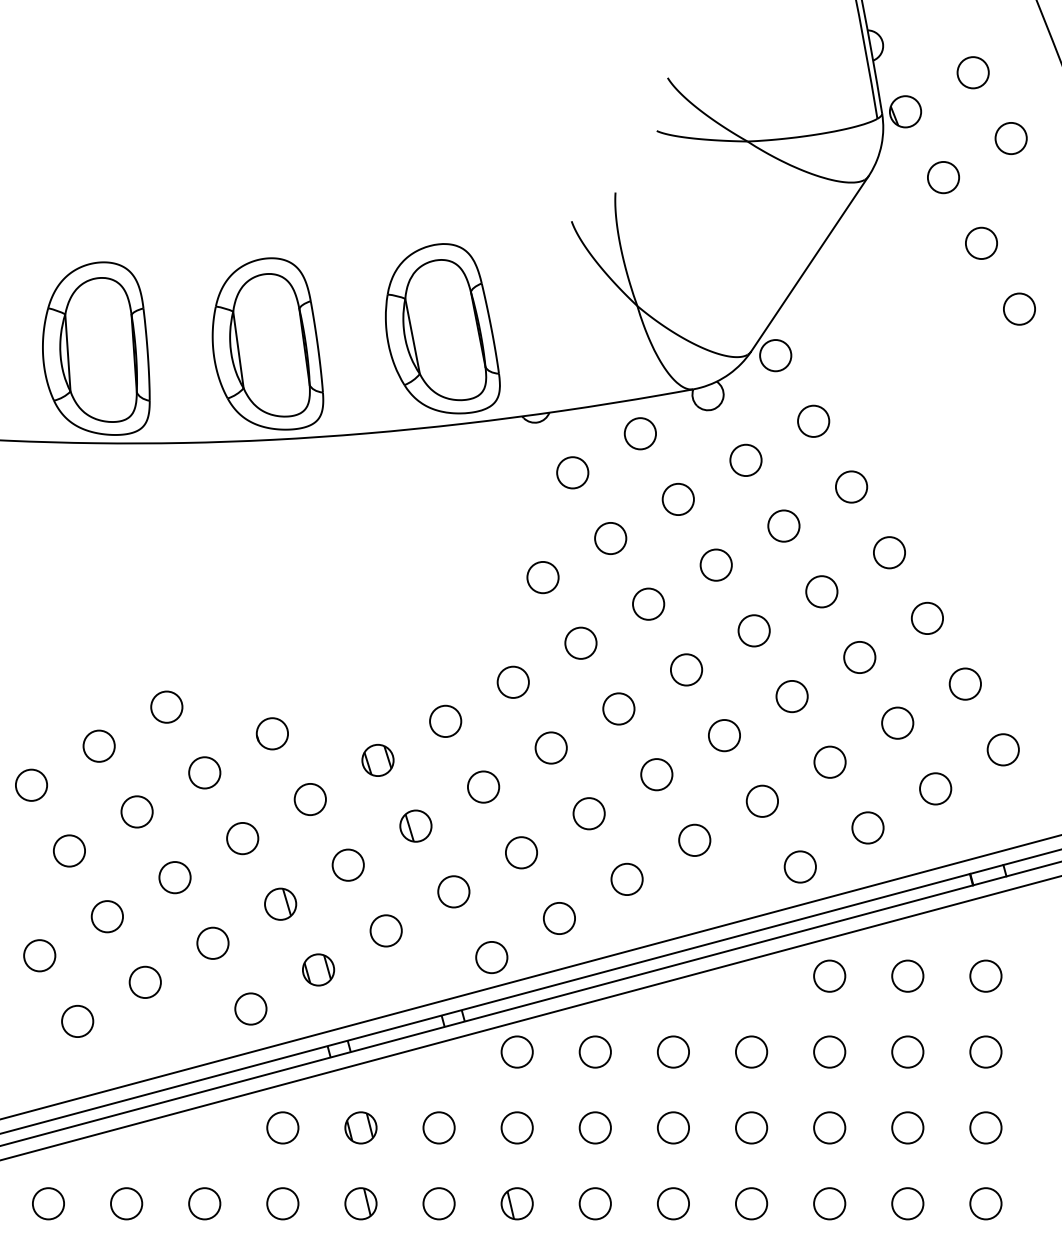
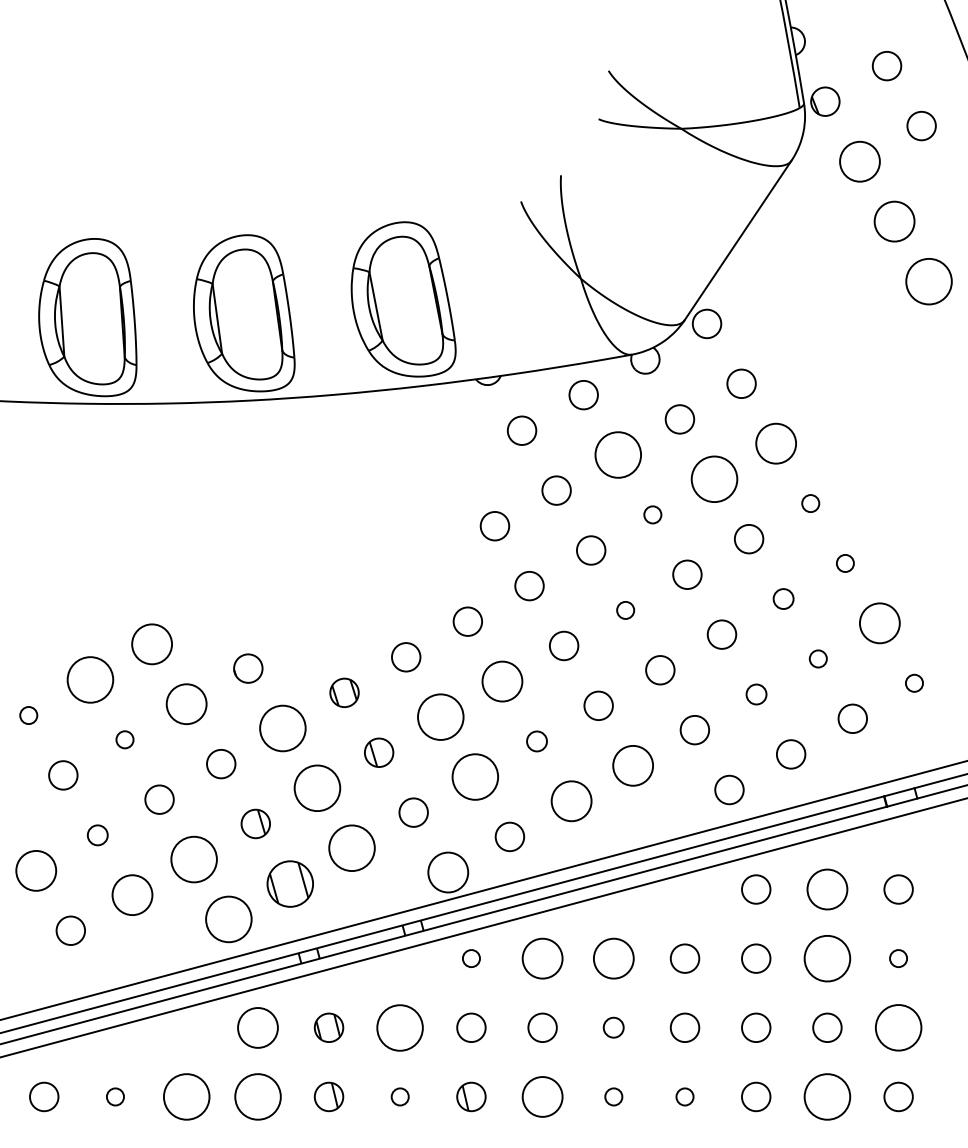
circle: (942, 177) -> (859, 161), size x1.4
circle: (981, 243) -> (894, 221), size x1.4
circle: (1019, 309) -> (929, 281), size x1.6
circle: (850, 486) -> (775, 443), size x1.4
circle: (678, 498) -> (618, 454), size x1.6
circle: (783, 526) -> (714, 479), size x1.6
circle: (889, 552) -> (810, 503), size x0.6
circle: (715, 564) -> (652, 514), size x0.6
circle: (927, 618) -> (845, 563), size x0.6
circle: (859, 656) -> (783, 598), size x0.7
circle: (686, 670) -> (625, 610), size x0.6
circle: (964, 684) -> (879, 623), size x1.4
circle: (166, 707) -> (151, 644), size x1.4
circle: (898, 722) -> (818, 658), size x0.6
circle: (99, 745) -> (90, 679), size x1.6
circle: (551, 747) -> (502, 681), size x1.4
circle: (1003, 750) -> (914, 683), size x0.6
circle: (829, 762) -> (756, 694), size x0.7
circle: (204, 772) -> (186, 703), size x1.4
circle: (31, 785) -> (28, 715), size x0.6
circle: (483, 786) -> (440, 716), size x1.6
circle: (309, 799) -> (282, 728), size x1.6
circle: (136, 811) -> (124, 739), size x0.6
circle: (588, 813) -> (536, 741), size x0.7
circle: (695, 840) -> (633, 765), size x1.4
circle: (521, 852) -> (475, 776), size x1.6
circle: (348, 865) -> (317, 788), size x1.6
circle: (627, 879) -> (571, 801), size x1.4
circle: (106, 916) -> (97, 835), size x0.7
circle: (385, 931) -> (351, 848), size x1.6
circle: (212, 943) -> (193, 859), size x1.6
circle: (40, 955) -> (36, 870), size x1.4
circle: (492, 957) -> (448, 872), size x1.4
part: (318, 969) -> (290, 883), size x1.6
circle: (907, 976) -> (827, 889), size x1.4
circle: (145, 981) -> (132, 894), size x1.4
circle: (250, 1009) -> (228, 919), size x1.6
circle: (517, 1051) -> (471, 958), size x0.6
circle: (595, 1051) -> (542, 958), size x1.4
circle: (673, 1051) -> (613, 958), size x1.4
circle: (907, 1051) -> (827, 958), size x1.6
circle: (985, 1051) -> (898, 958), size x0.6
circle: (282, 1127) -> (257, 1027), size x1.4
circle: (439, 1127) -> (400, 1027), size x1.6
circle: (673, 1127) -> (613, 1027), size x0.7
circle: (985, 1127) -> (898, 1027), size x1.6
circle: (126, 1203) -> (115, 1096), size x0.6
circle: (204, 1203) -> (186, 1096), size x1.6
circle: (282, 1203) -> (257, 1096), size x1.6
circle: (439, 1203) -> (400, 1096), size x0.6
circle: (595, 1203) -> (542, 1096), size x1.4
circle: (673, 1203) -> (613, 1096), size x0.6
circle: (750, 1203) -> (684, 1096), size x0.6
circle: (907, 1203) -> (827, 1096), size x1.6

